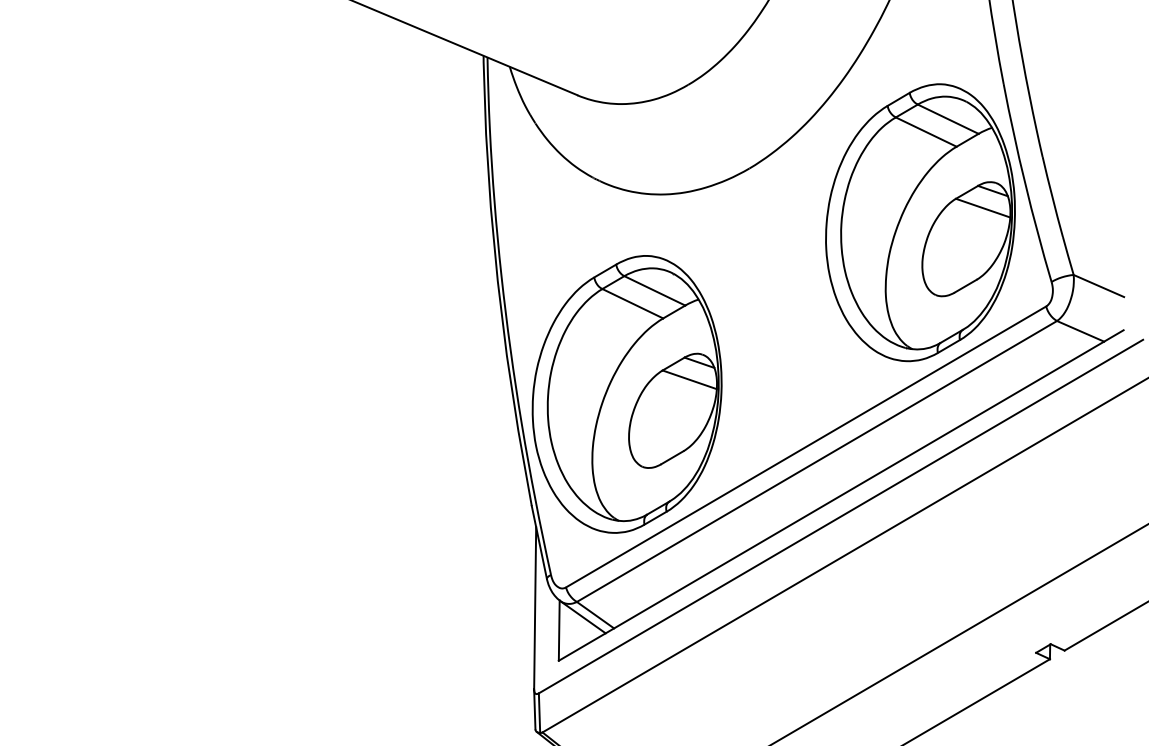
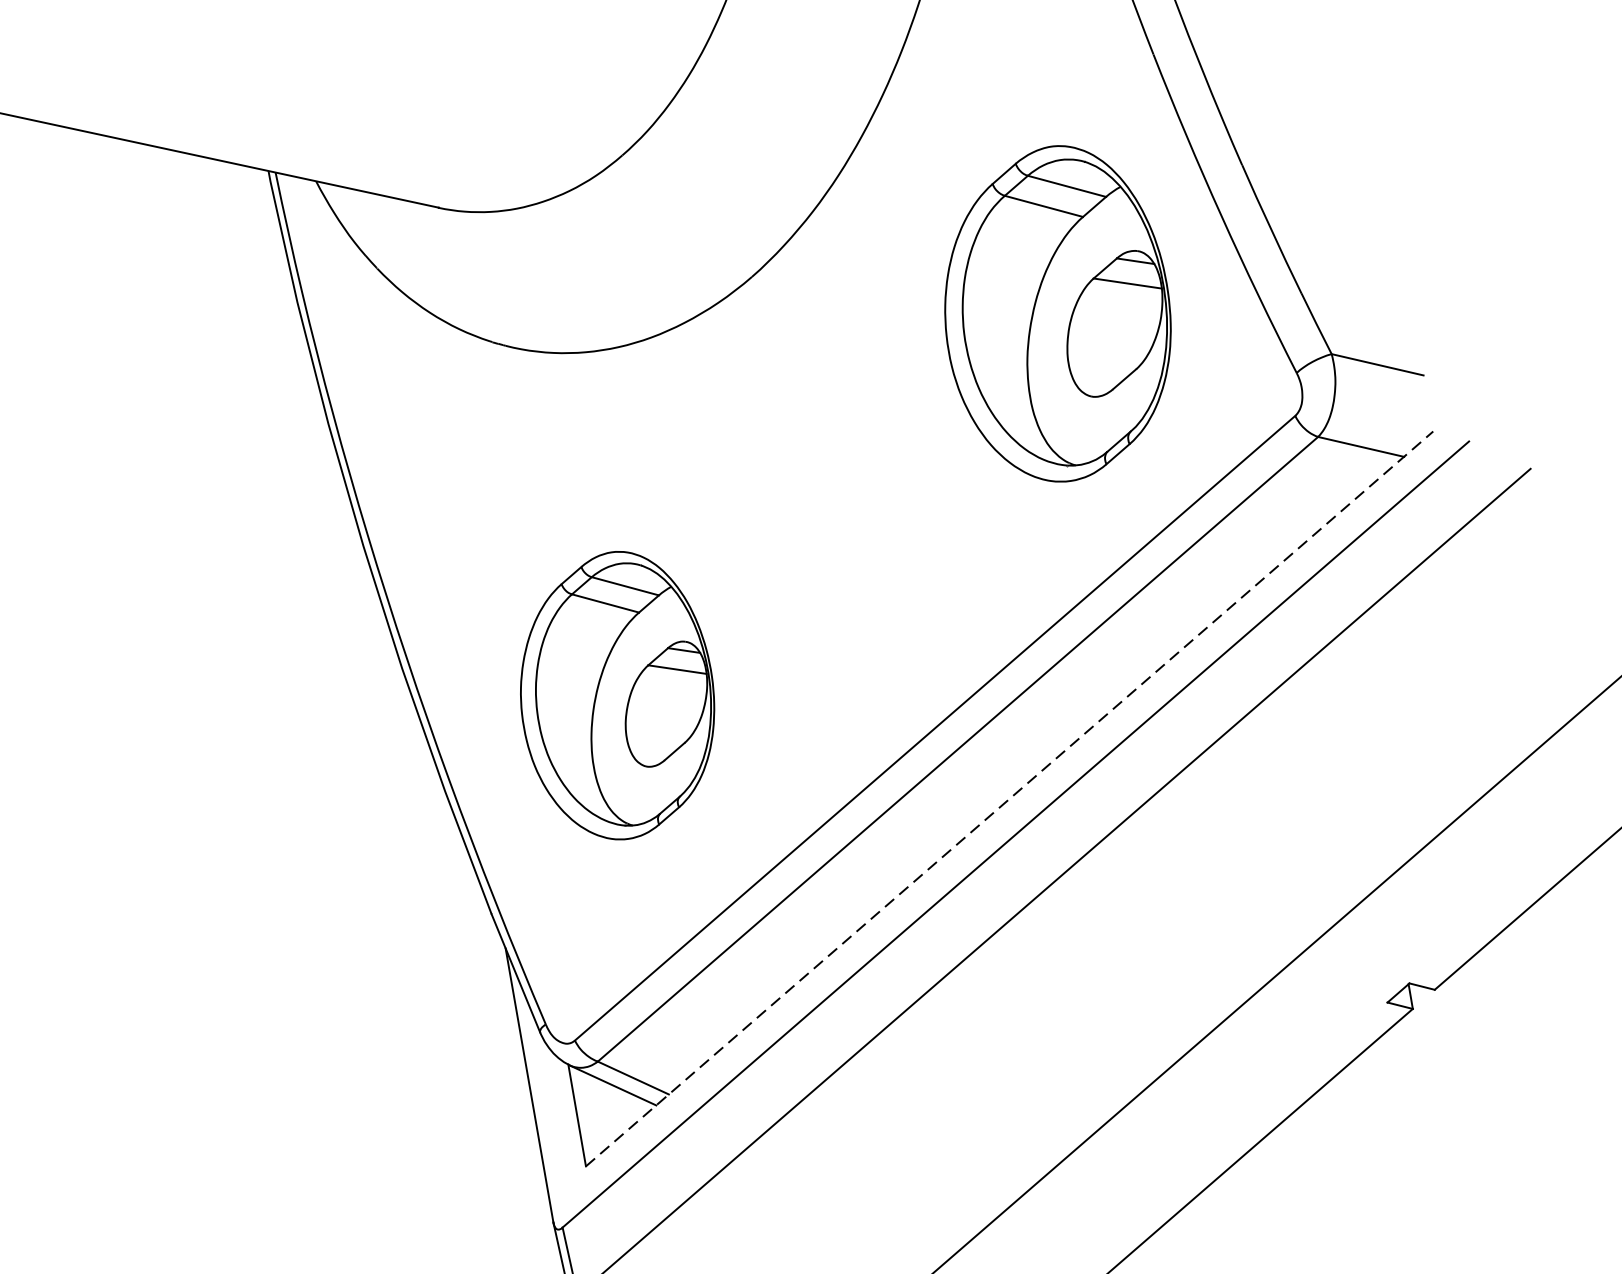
part: (920, 222) -> (1057, 314), size x0.7
part: (626, 394) -> (615, 696), size x0.6
line: (841, 495) -> (1010, 798), solid -> dashed

